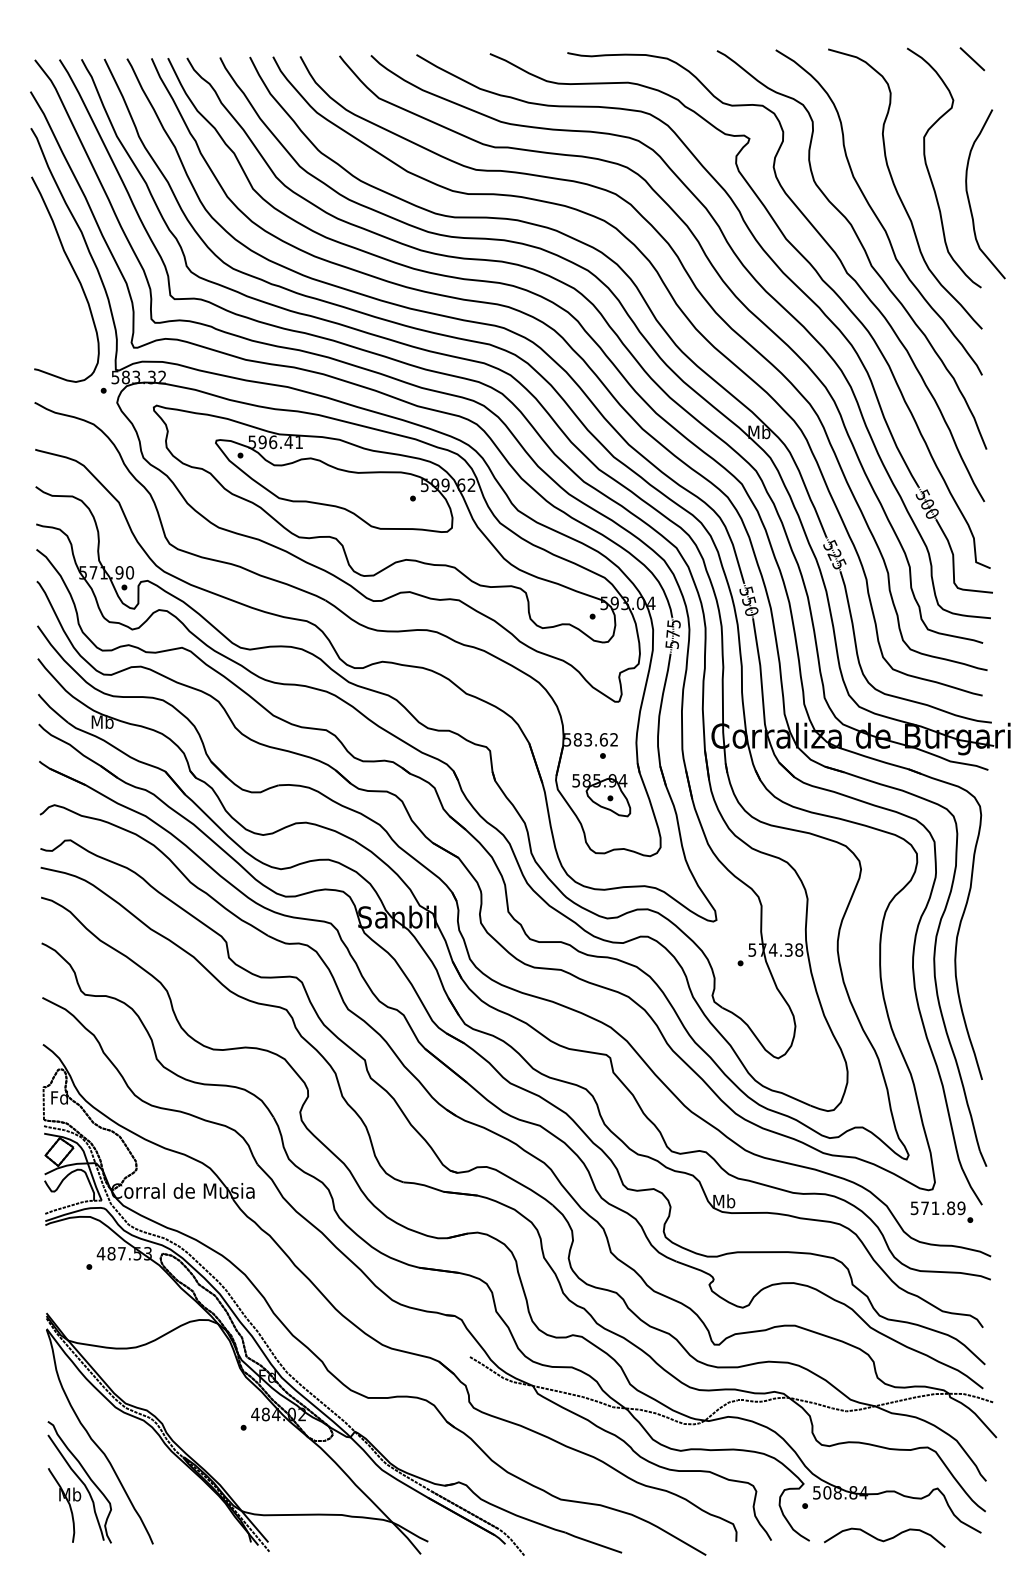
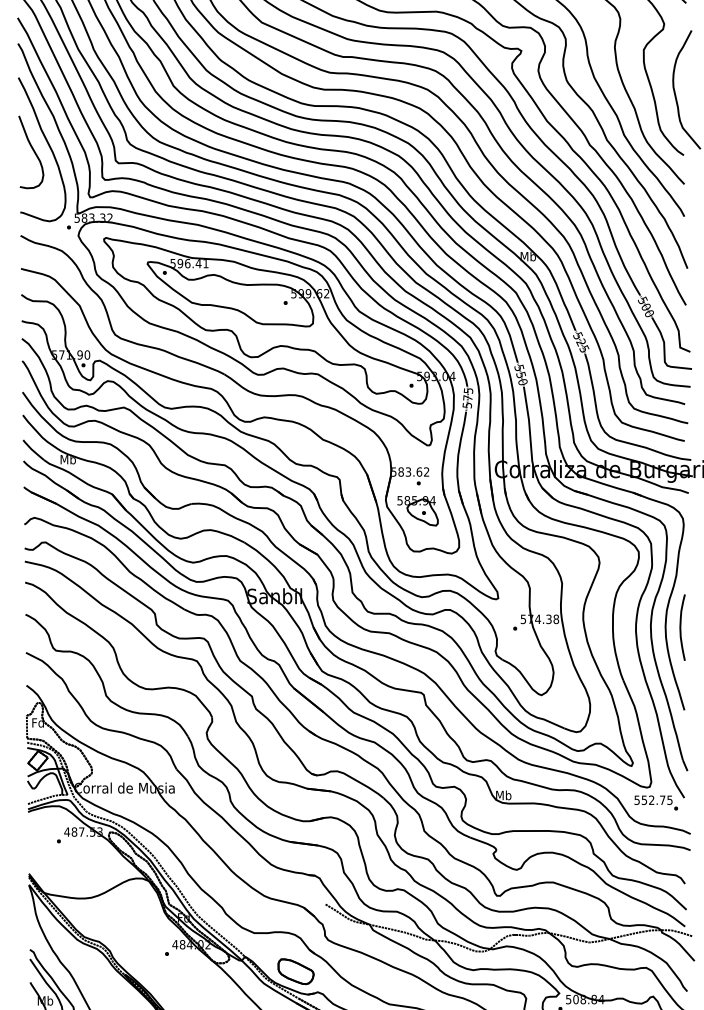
curve: (52, 281) -> (33, 150), added
curve: (977, 961) -> (681, 627), added
text: (943, 1208) -> (657, 800), 571.89 -> 552.75
part: (427, 1452) -> (295, 971), added

